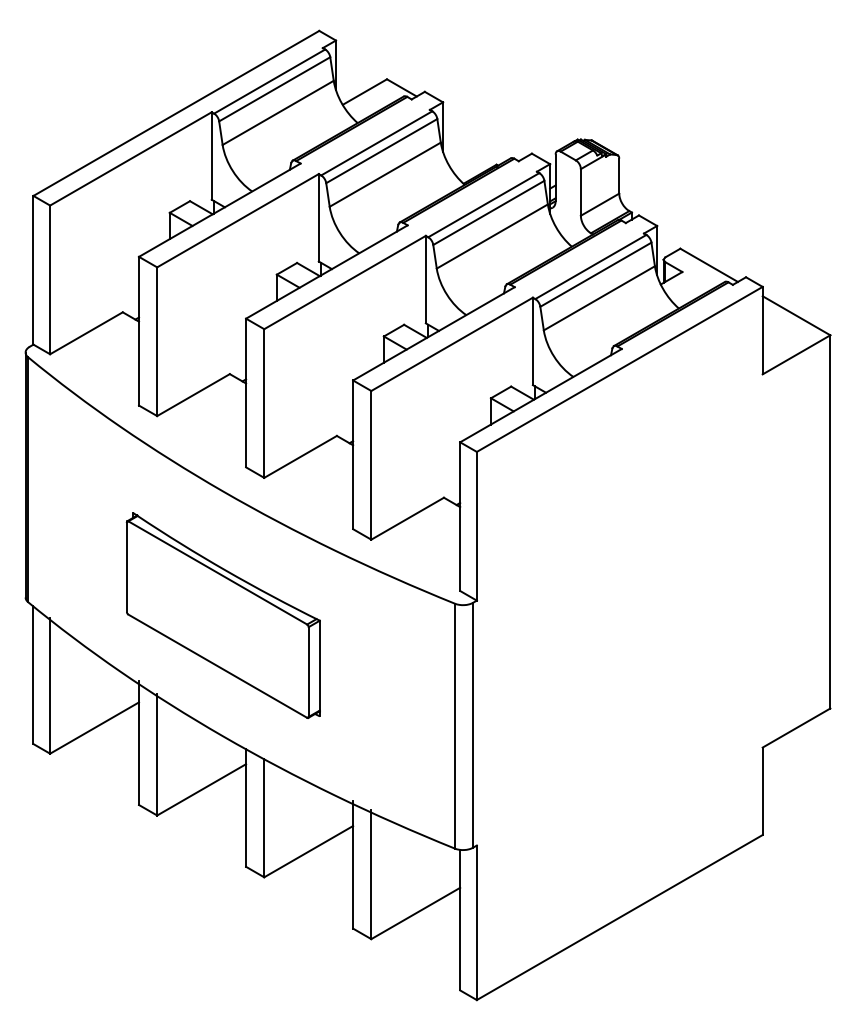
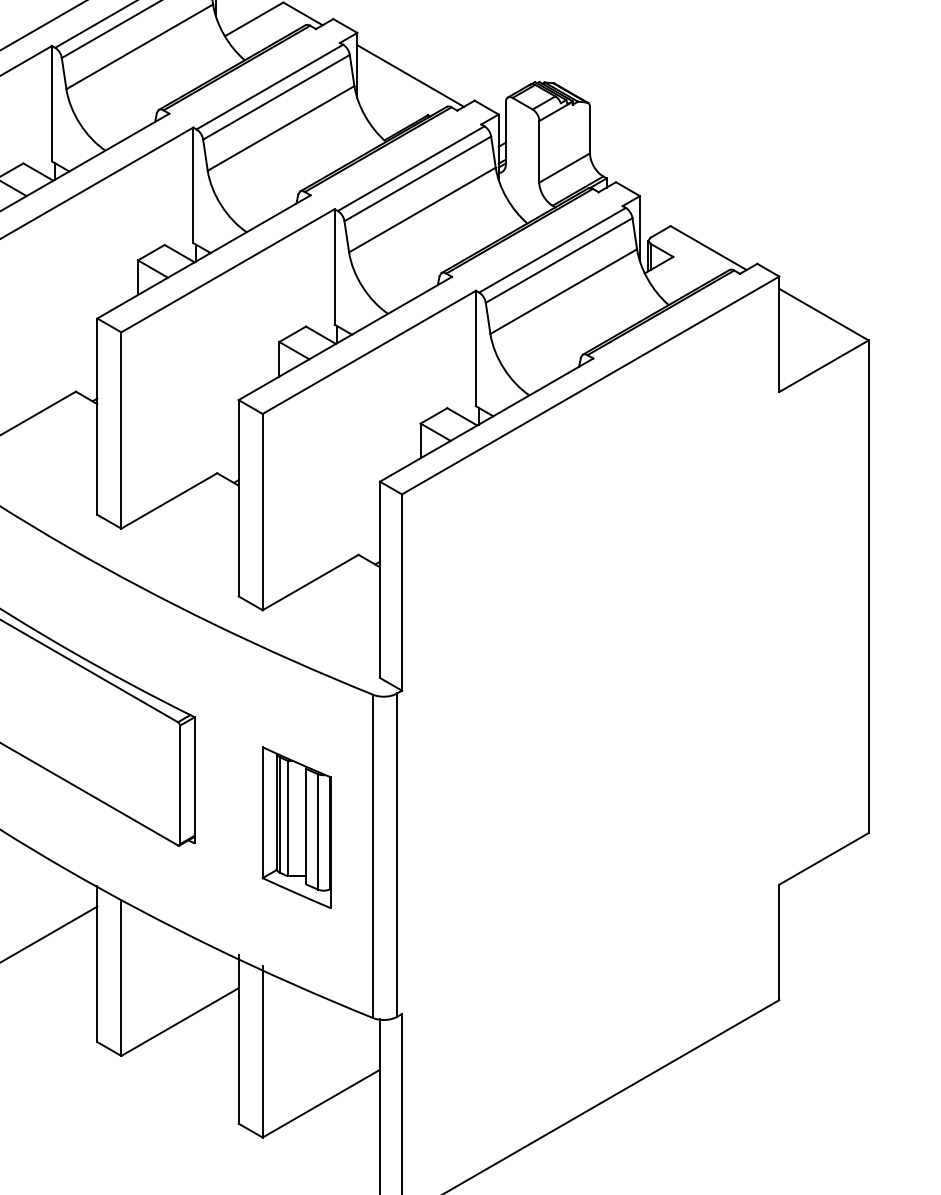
line: (483, 134) -> (410, 75), added
part: (396, 703) -> (295, 826), added

